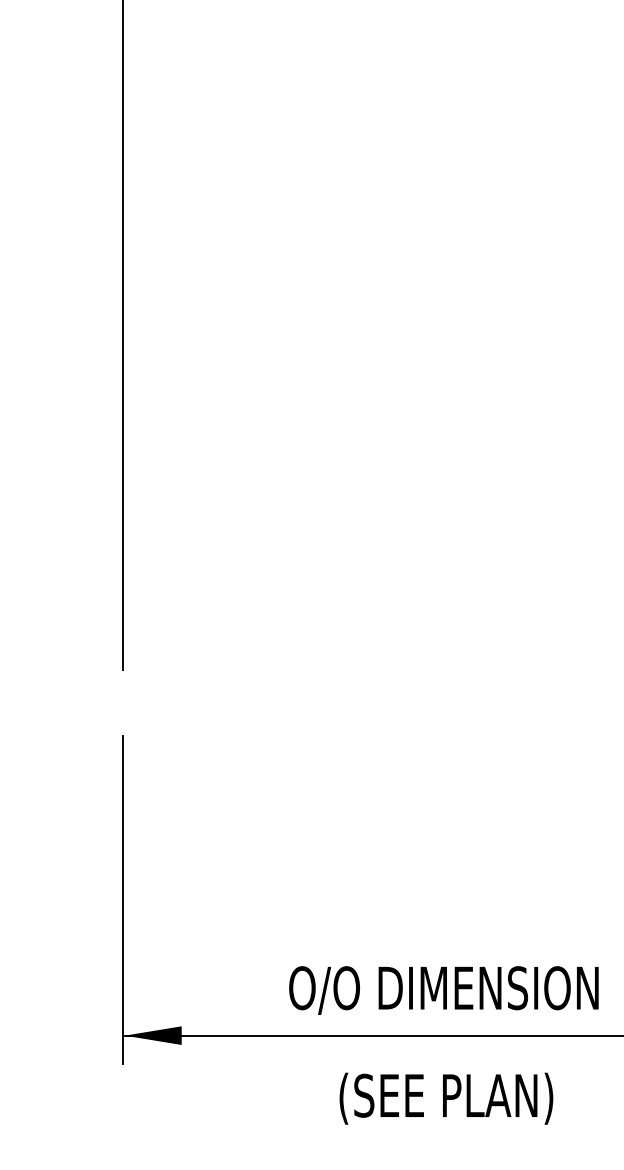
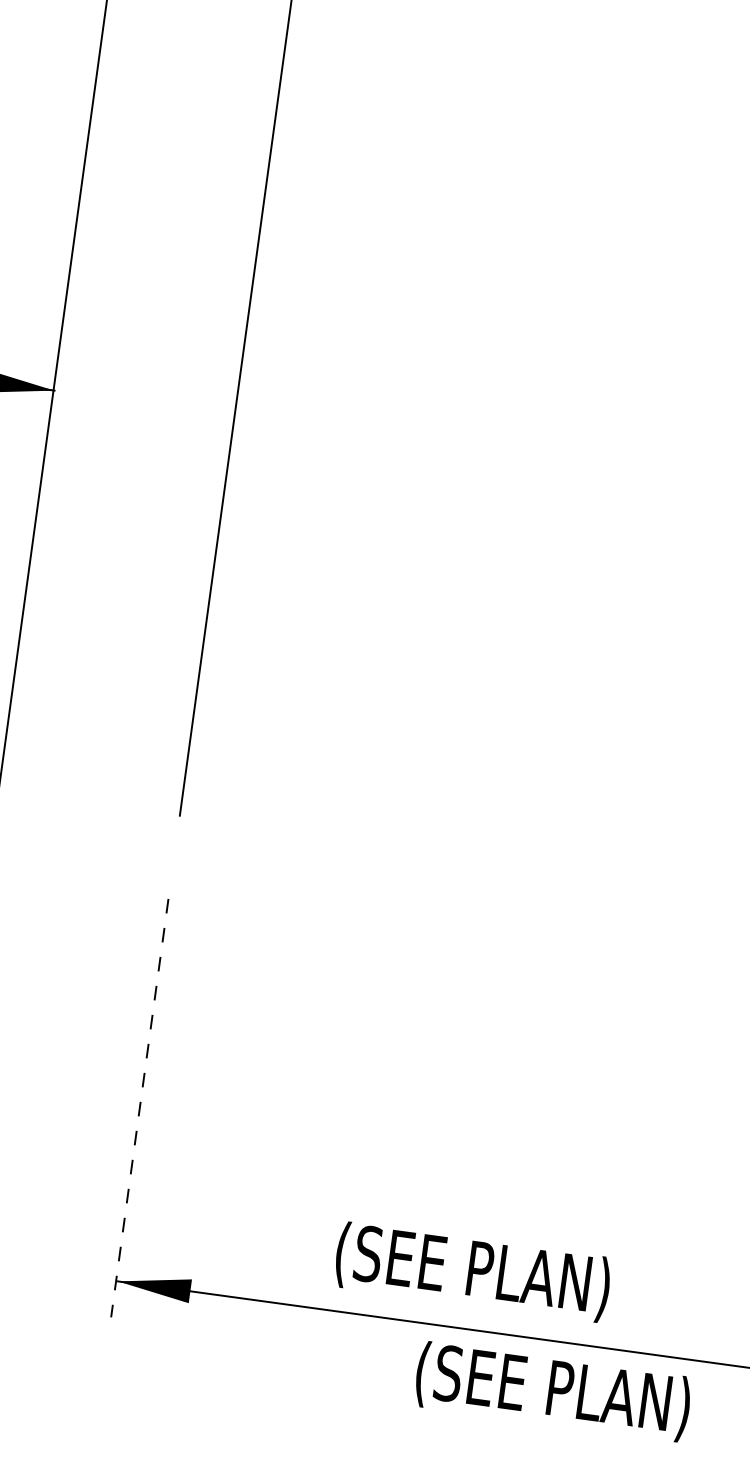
line: (123, 900) -> (139, 1108), solid -> dashed
text: (443, 991) -> (531, 1280), O/O DIMENSION -> (SEE PLAN)
text: (446, 1098) -> (553, 1391), moved

